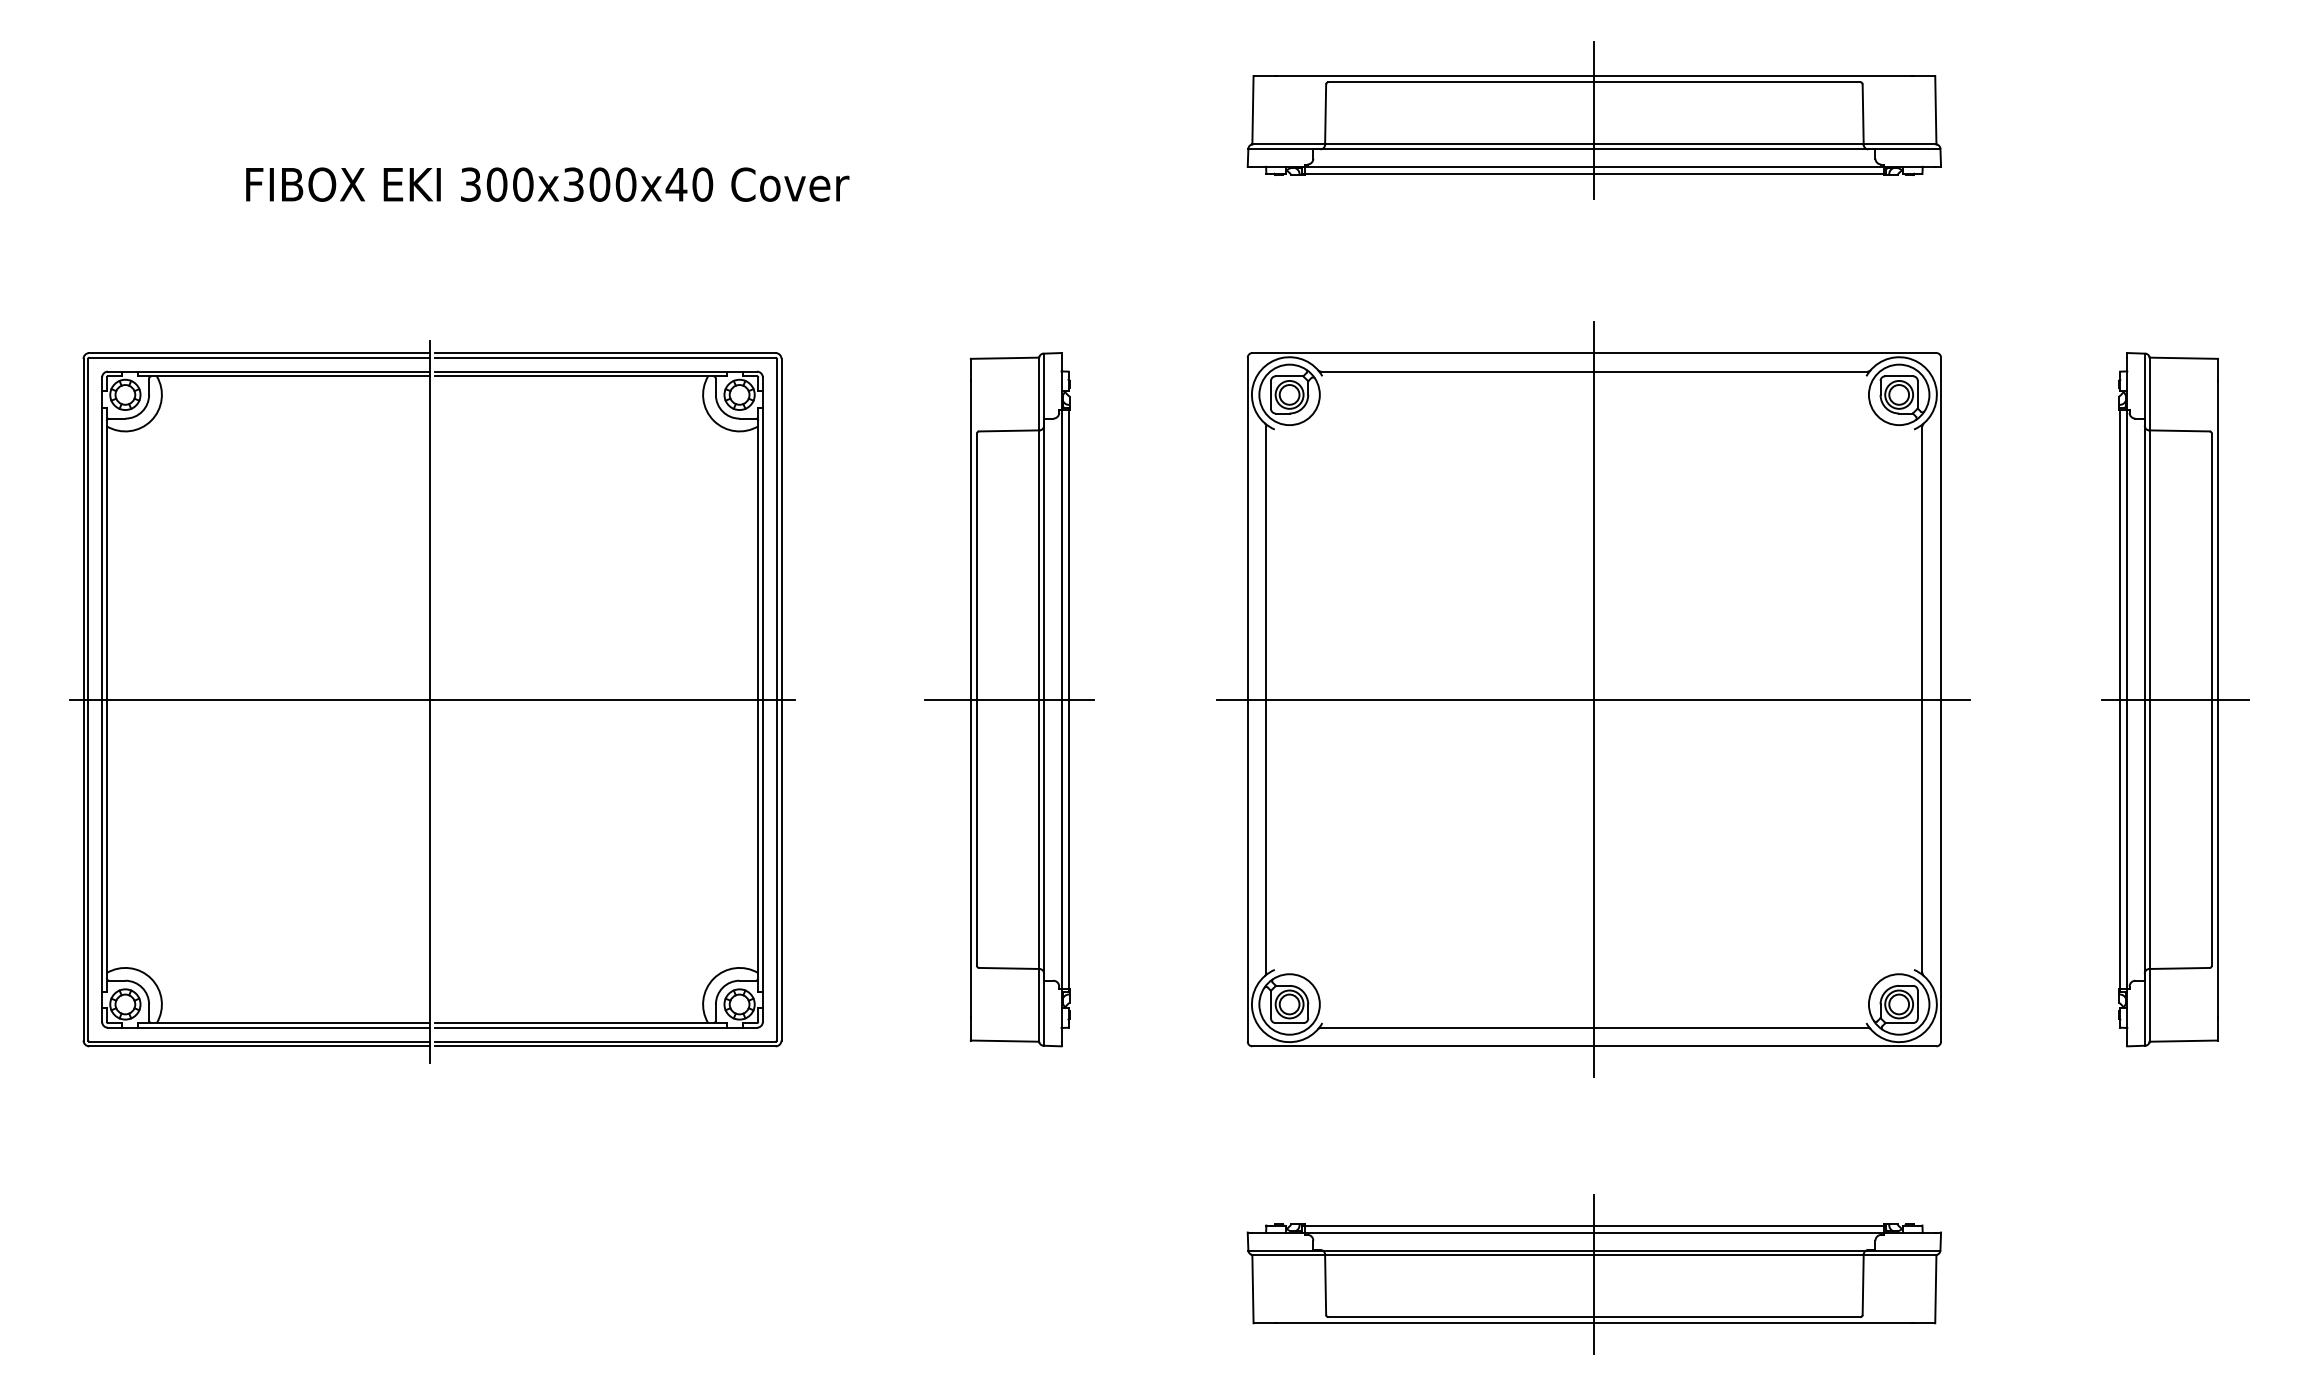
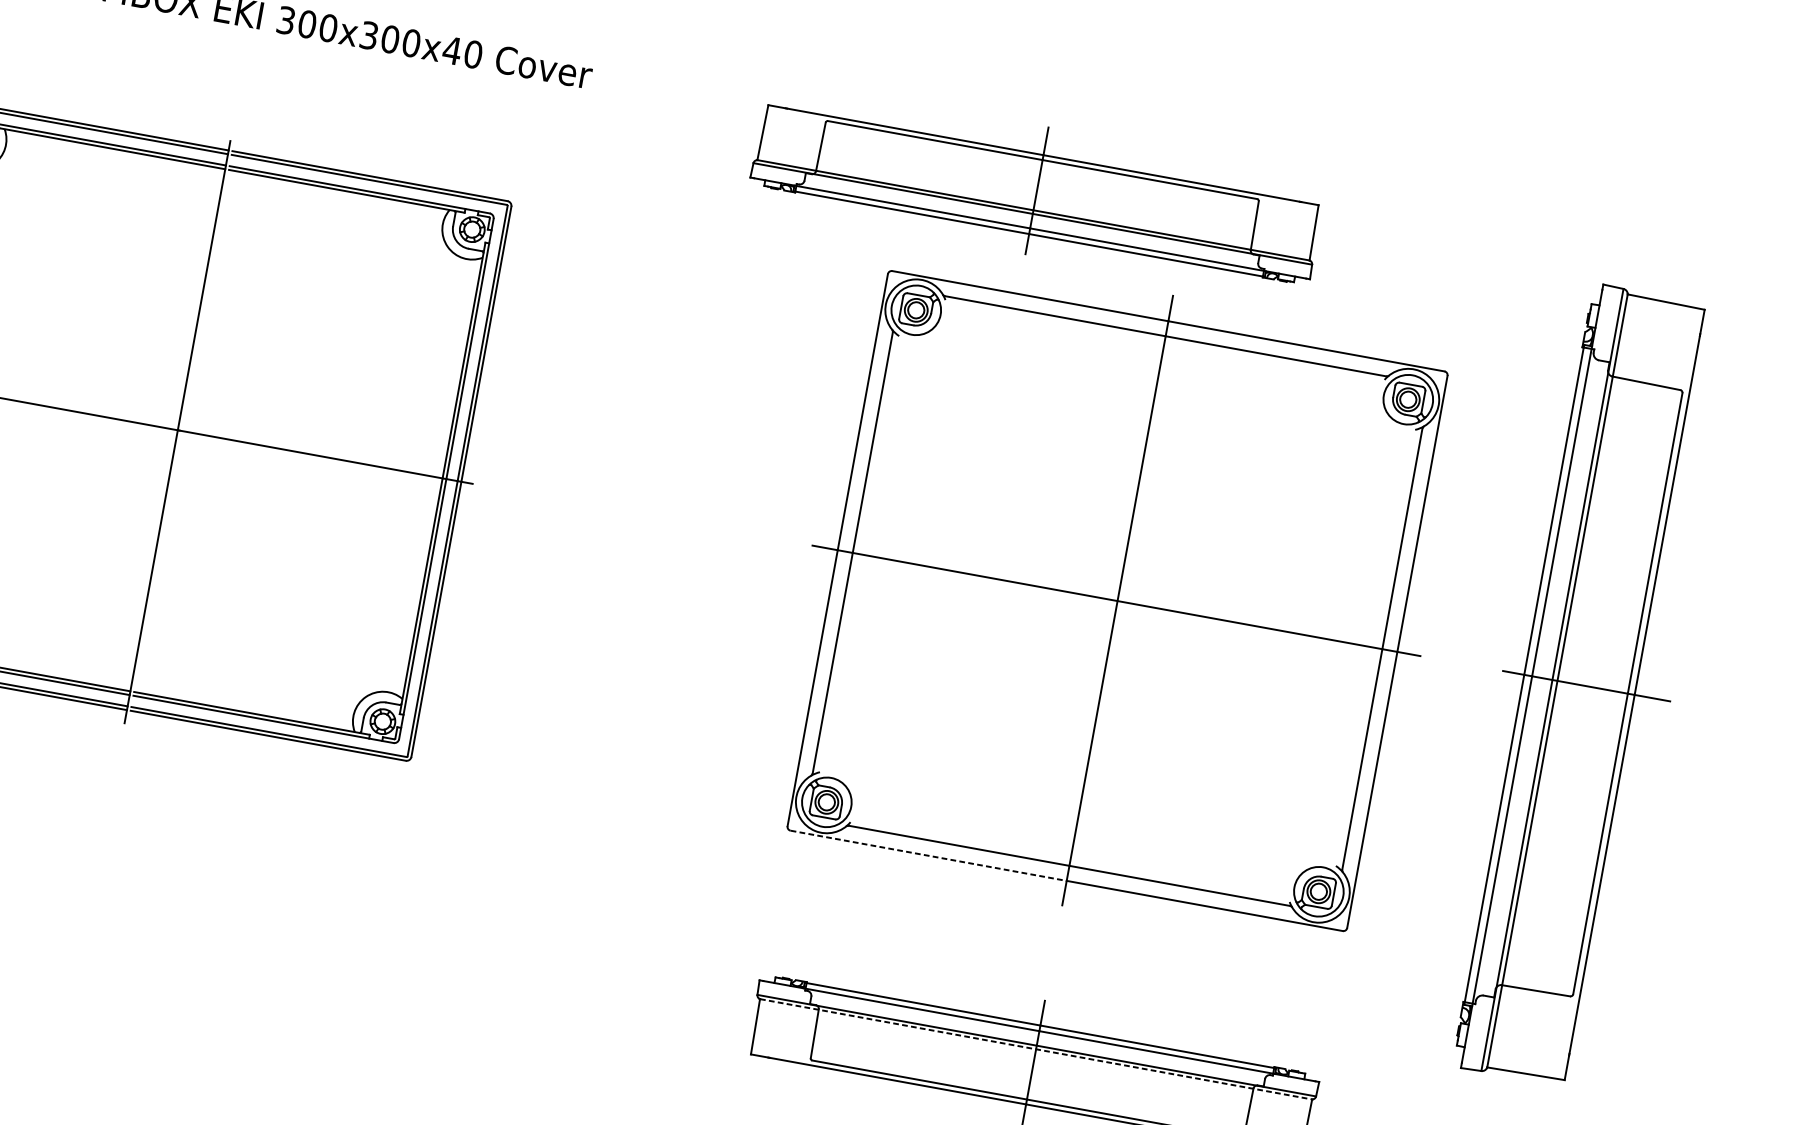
part: (1593, 120) -> (1036, 190), moved
part: (1009, 699) -> (645, 515), removed
part: (2175, 699) -> (1586, 686), size x1.4
line: (1423, 1046) -> (928, 855), solid -> dashed
line: (1594, 1255) -> (1036, 1049), solid -> dashed

